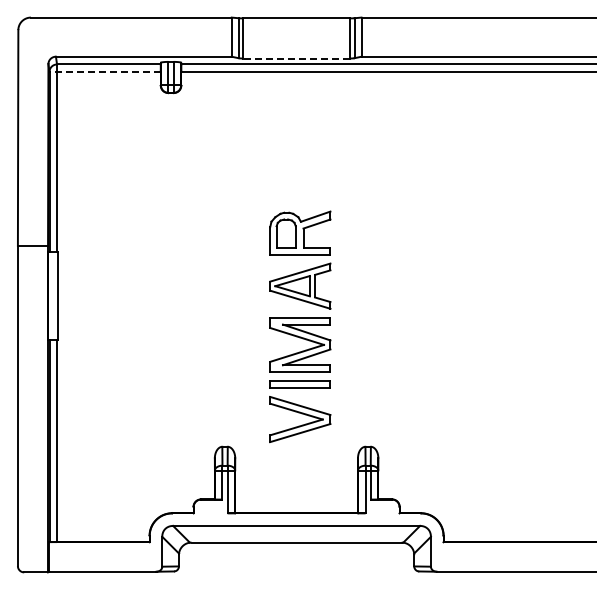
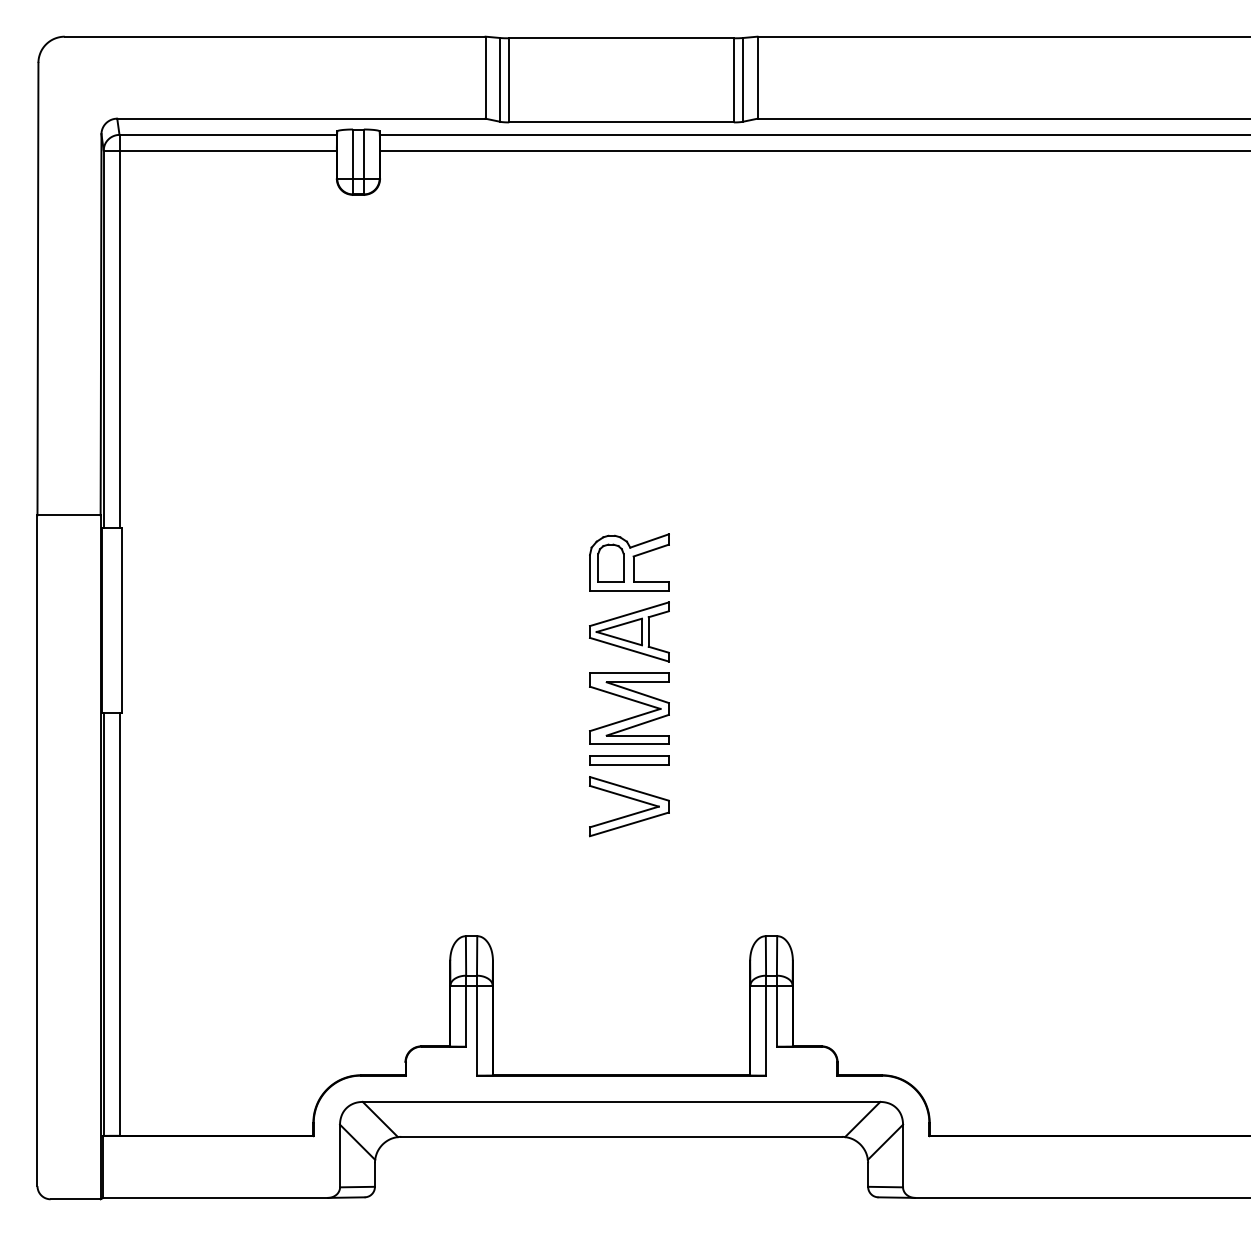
line: (296, 58) -> (621, 122), dashed -> solid
line: (105, 71) -> (221, 149), dashed -> solid
part: (300, 327) -> (629, 686), size x0.62

